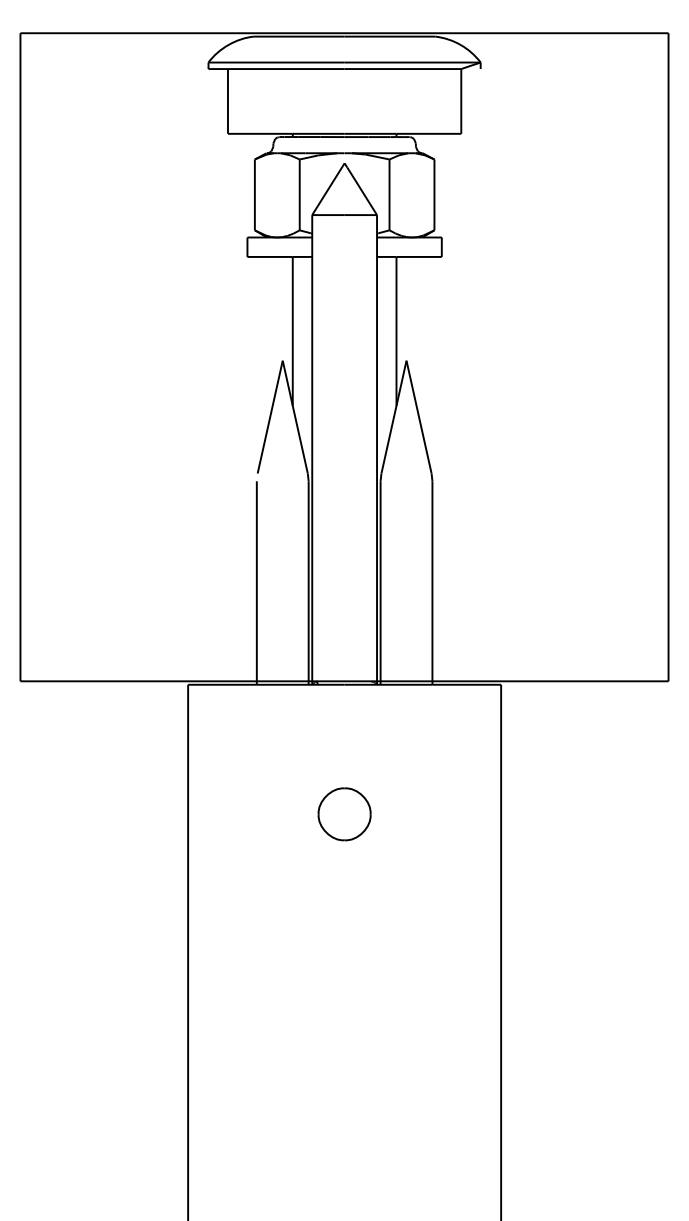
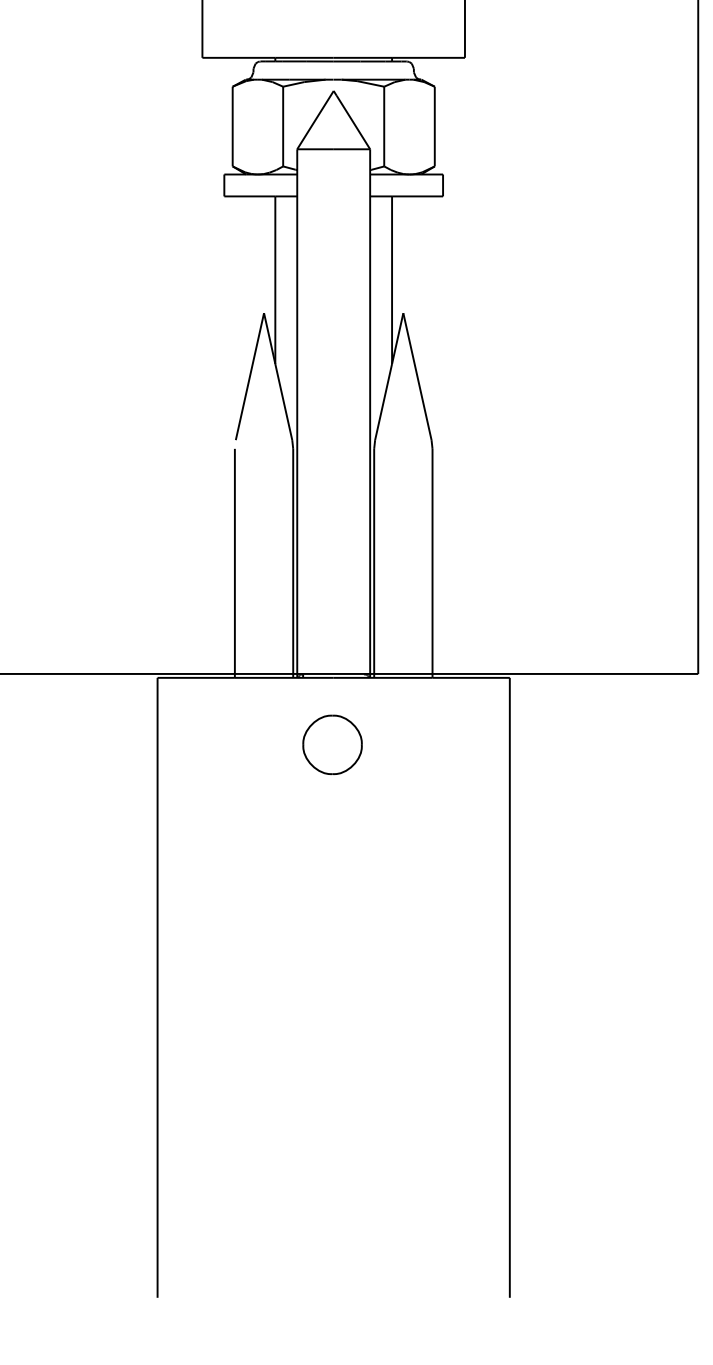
part: (344, 814) -> (332, 745), moved

